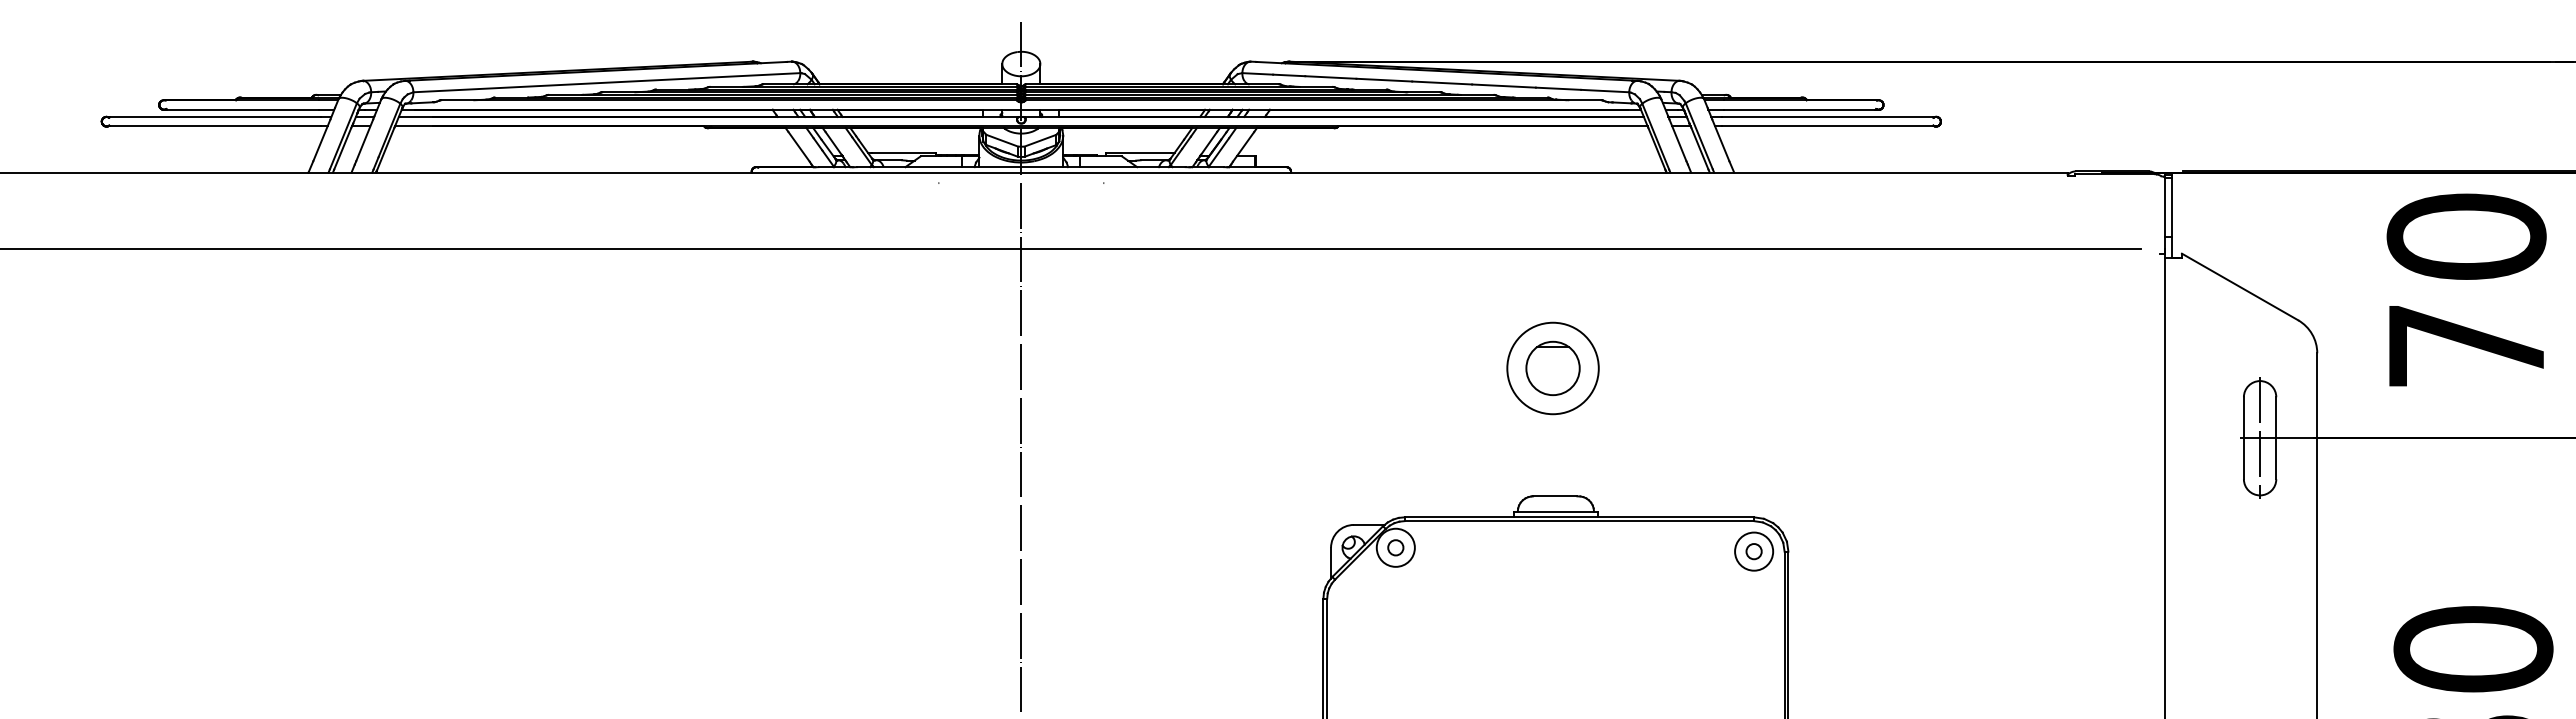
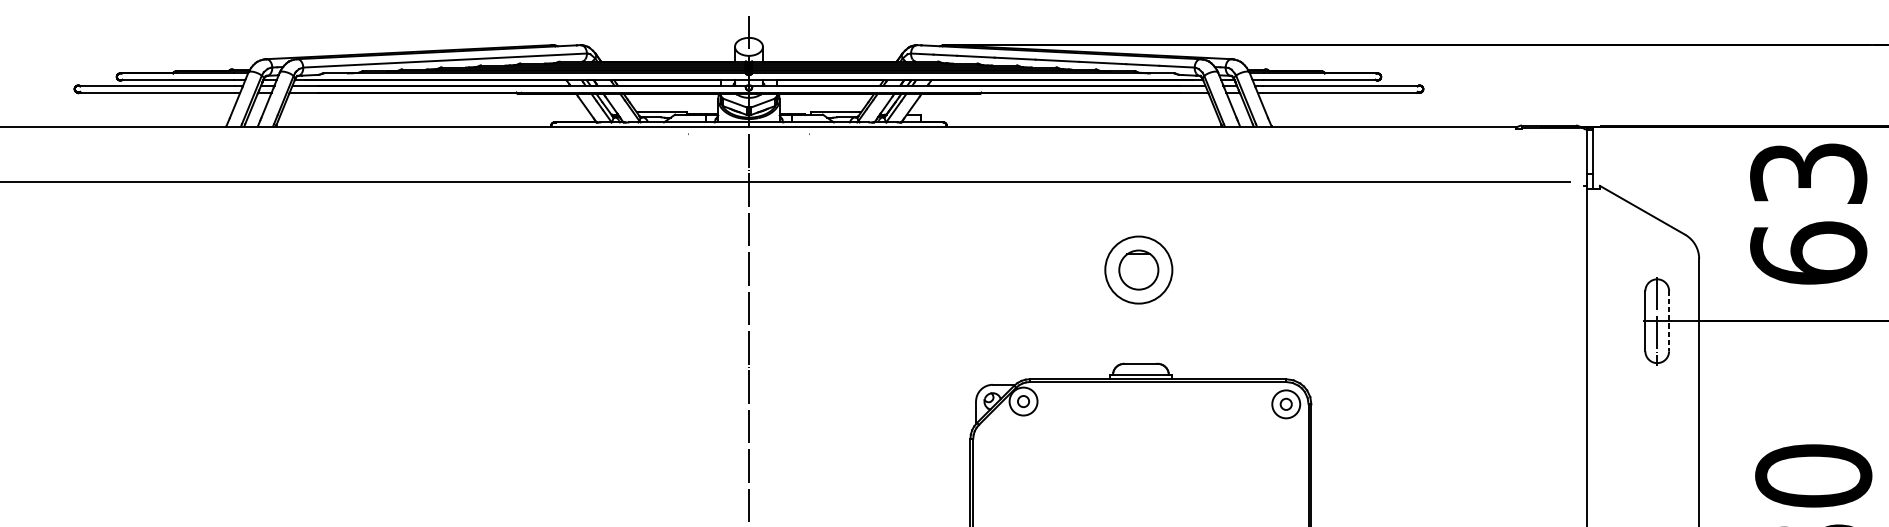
text: (2466, 290) -> (1808, 212), 70 -> 63
line: (2276, 438) -> (1669, 321), solid -> dashed

